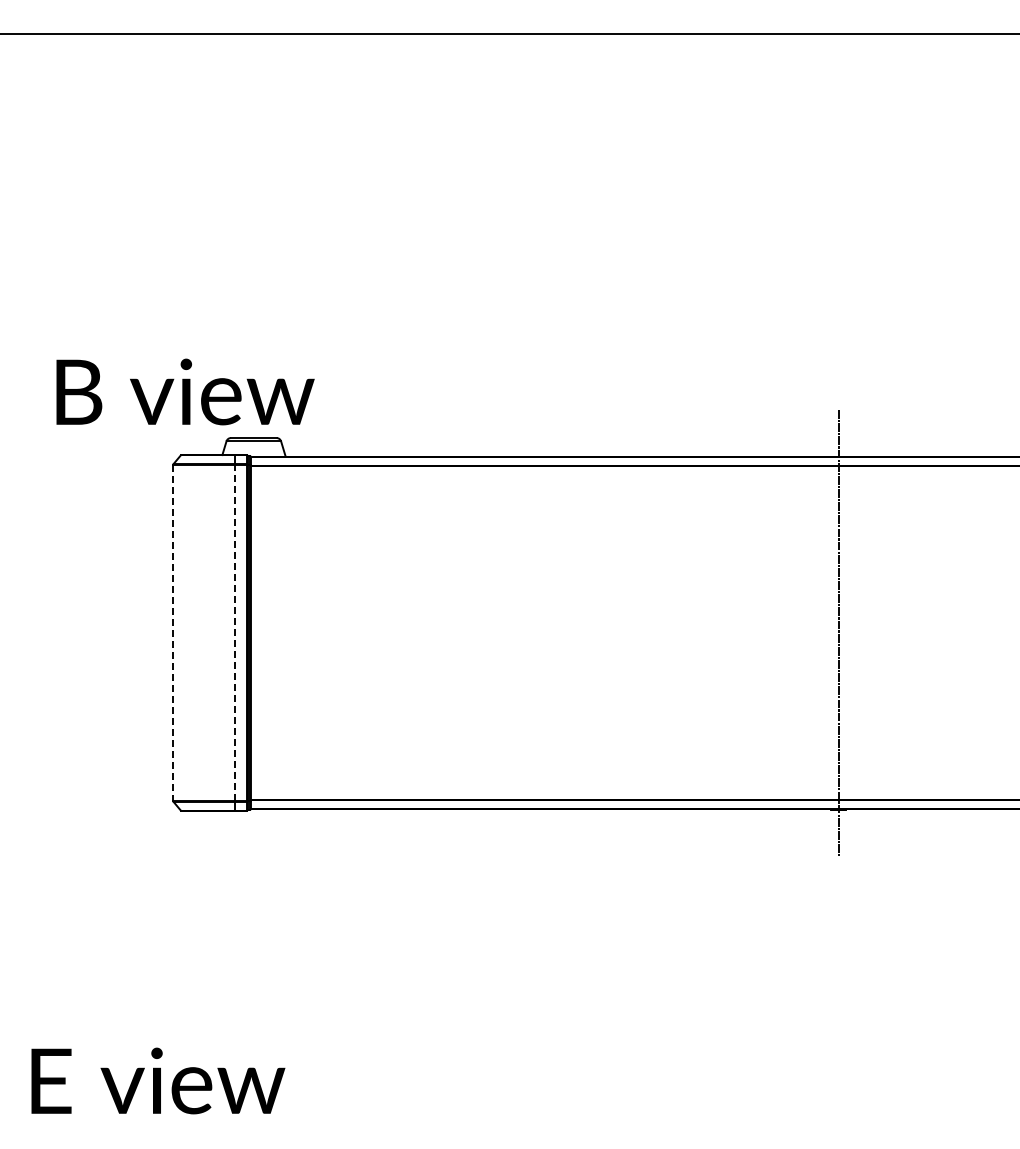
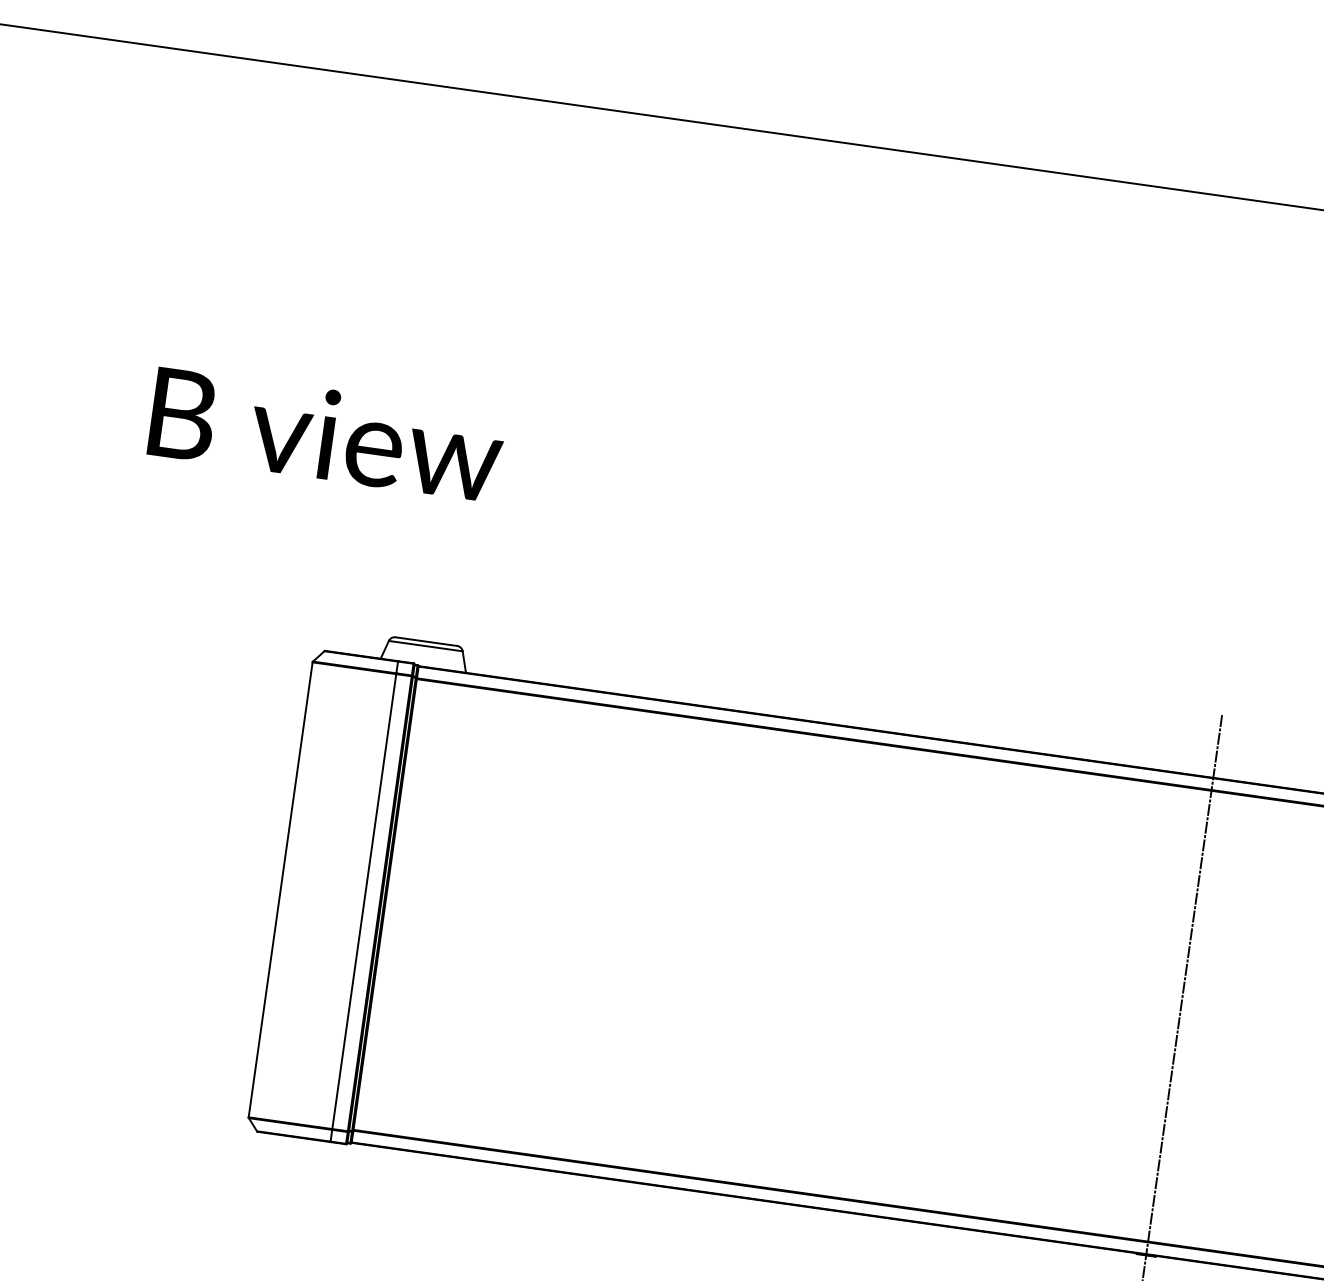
text: (185, 391) -> (327, 433), moved
line: (235, 632) -> (364, 901), dashed -> solid
line: (173, 633) -> (280, 890), dashed -> solid

